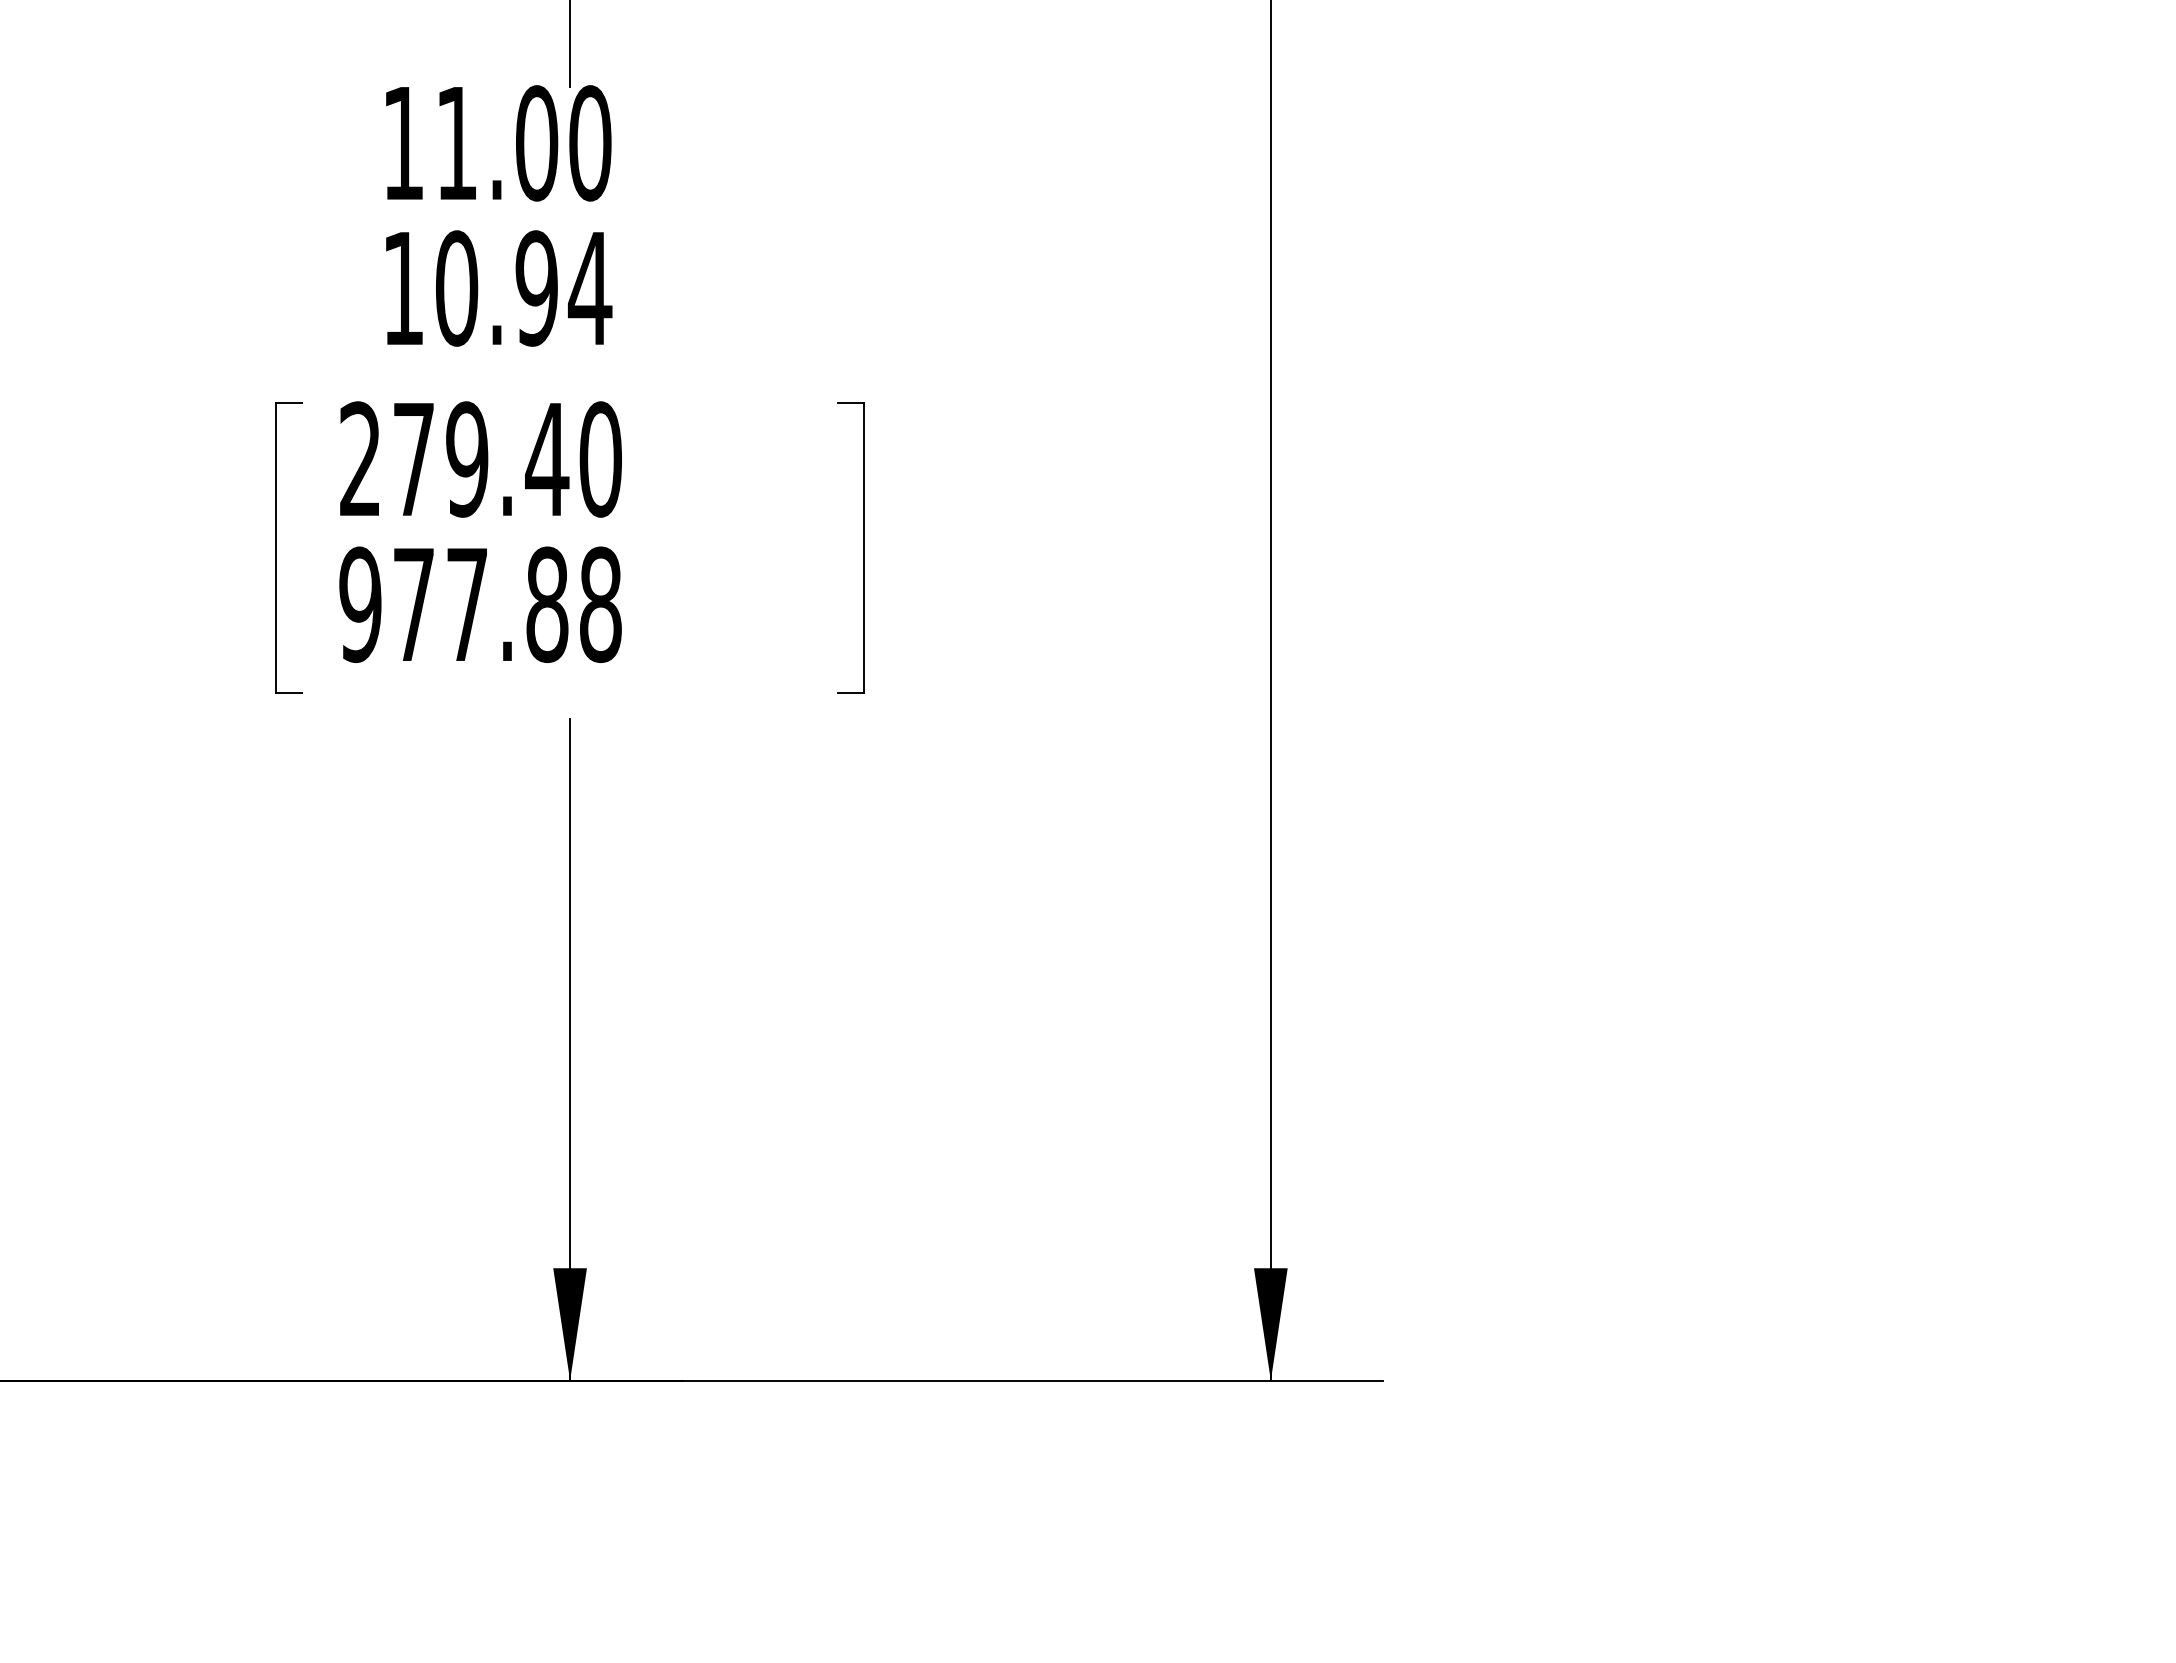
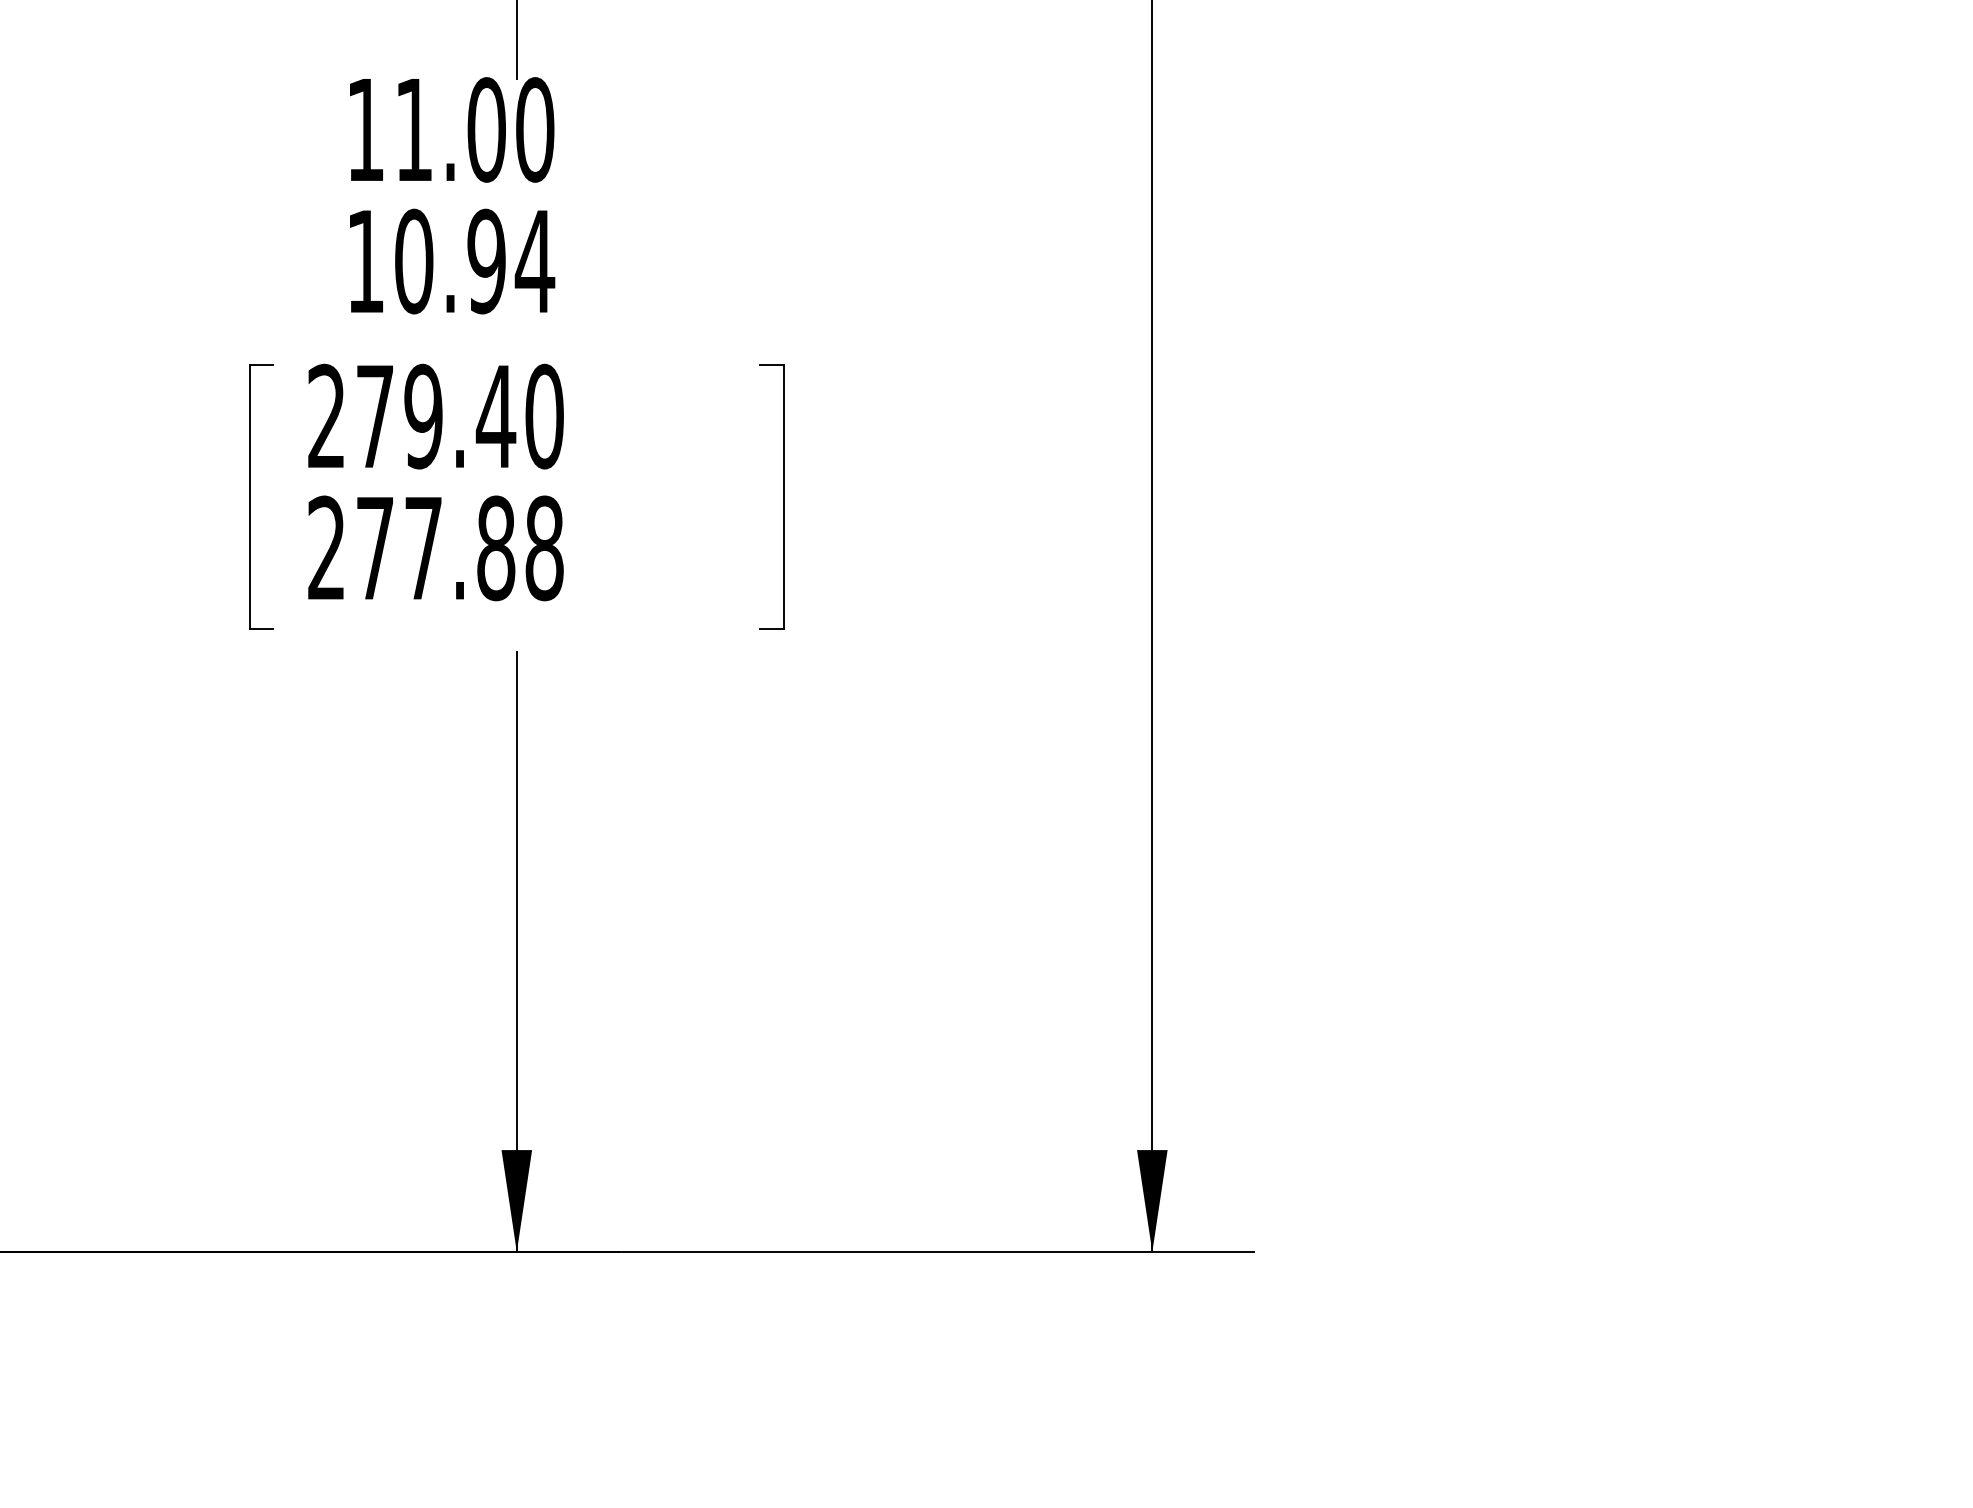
text: (360, 604) -> (326, 548), 977.88 -> 277.88

